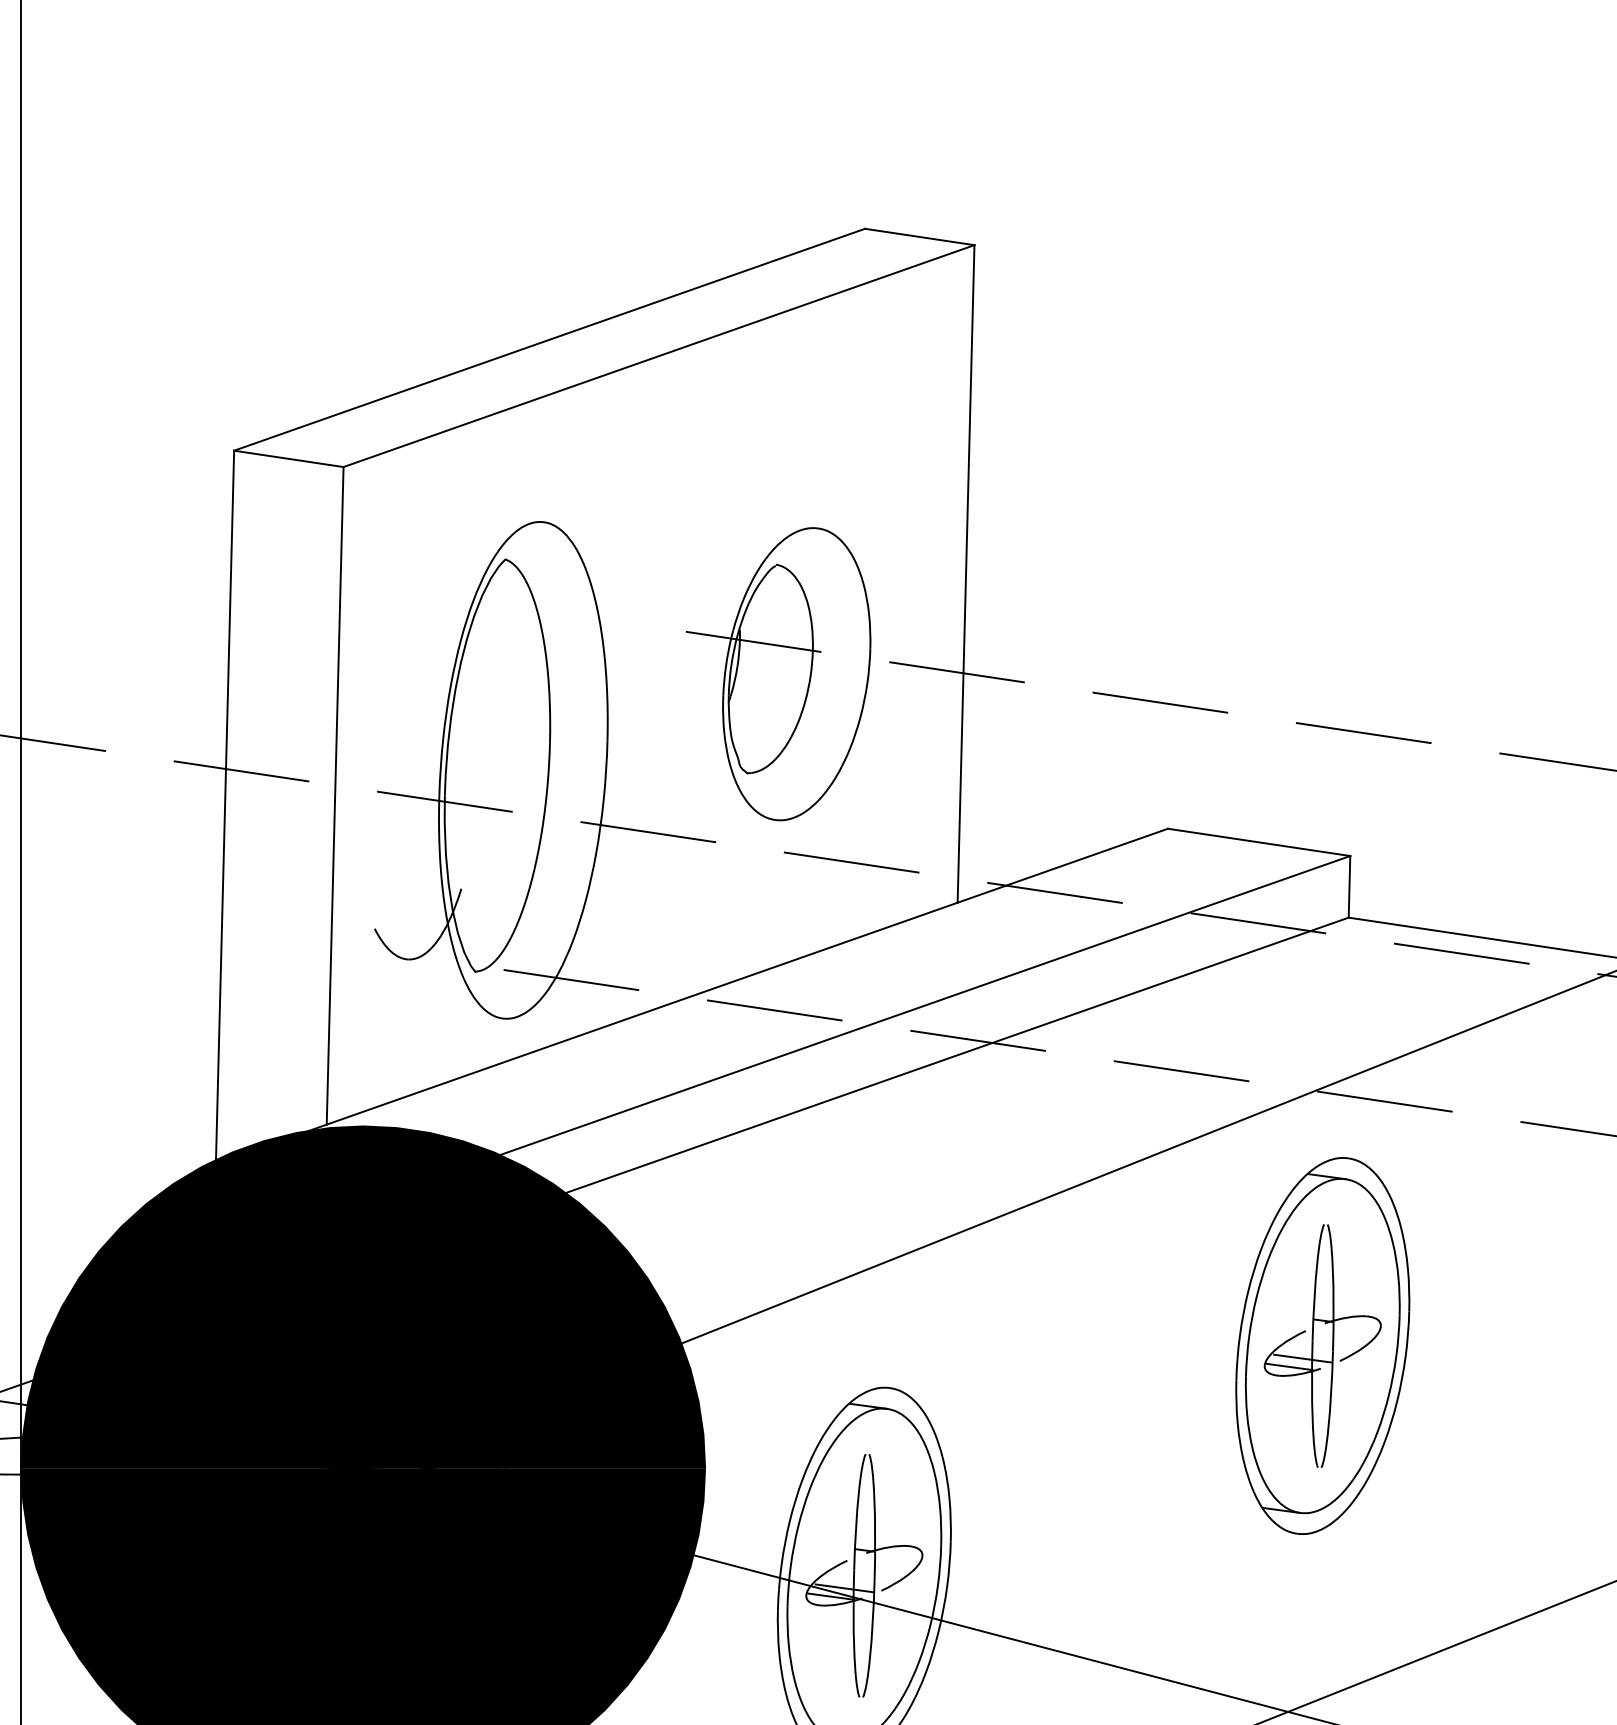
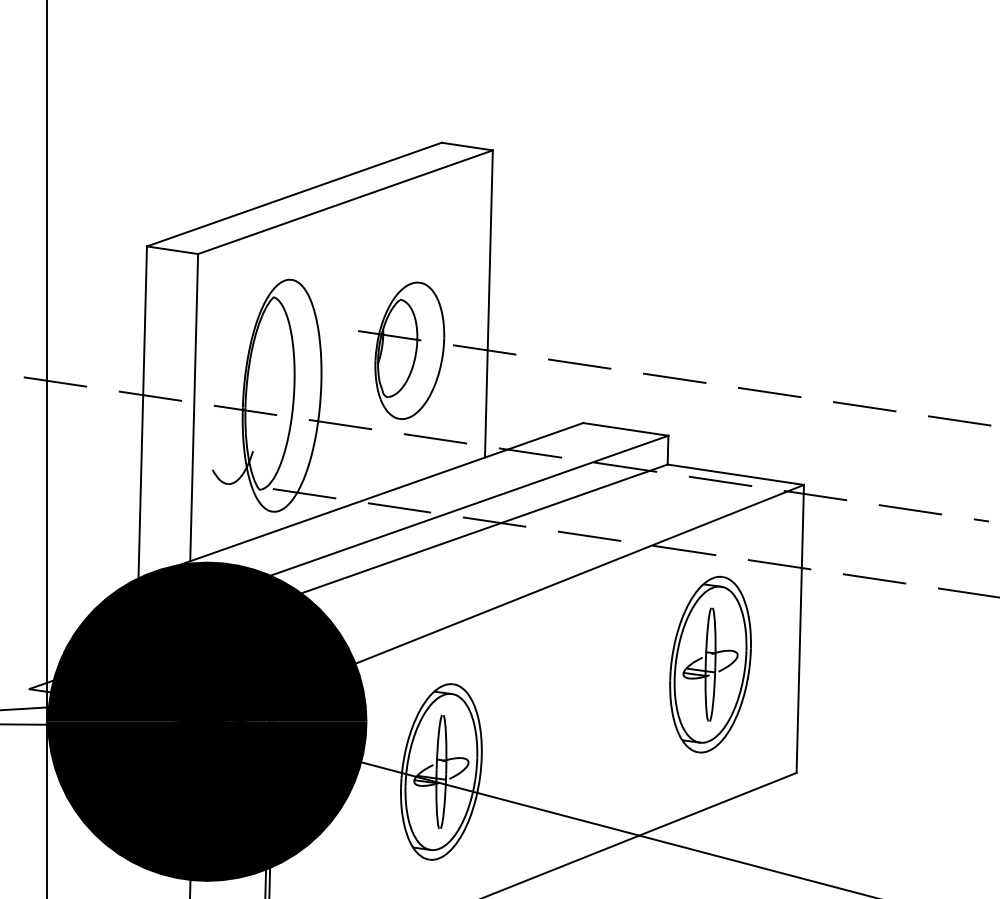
part: (1322, 1345) -> (710, 664), moved

